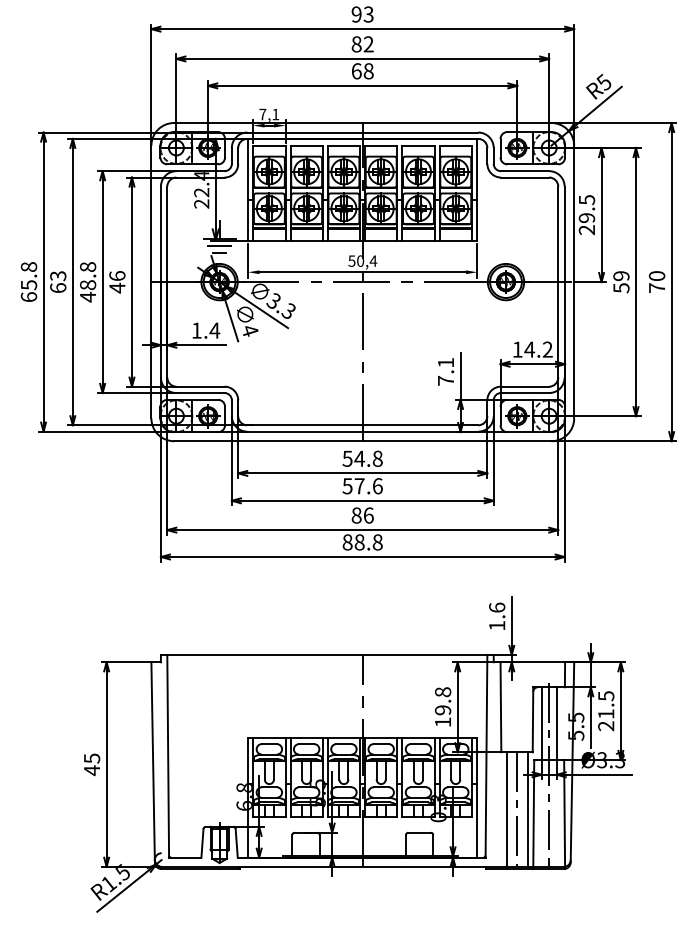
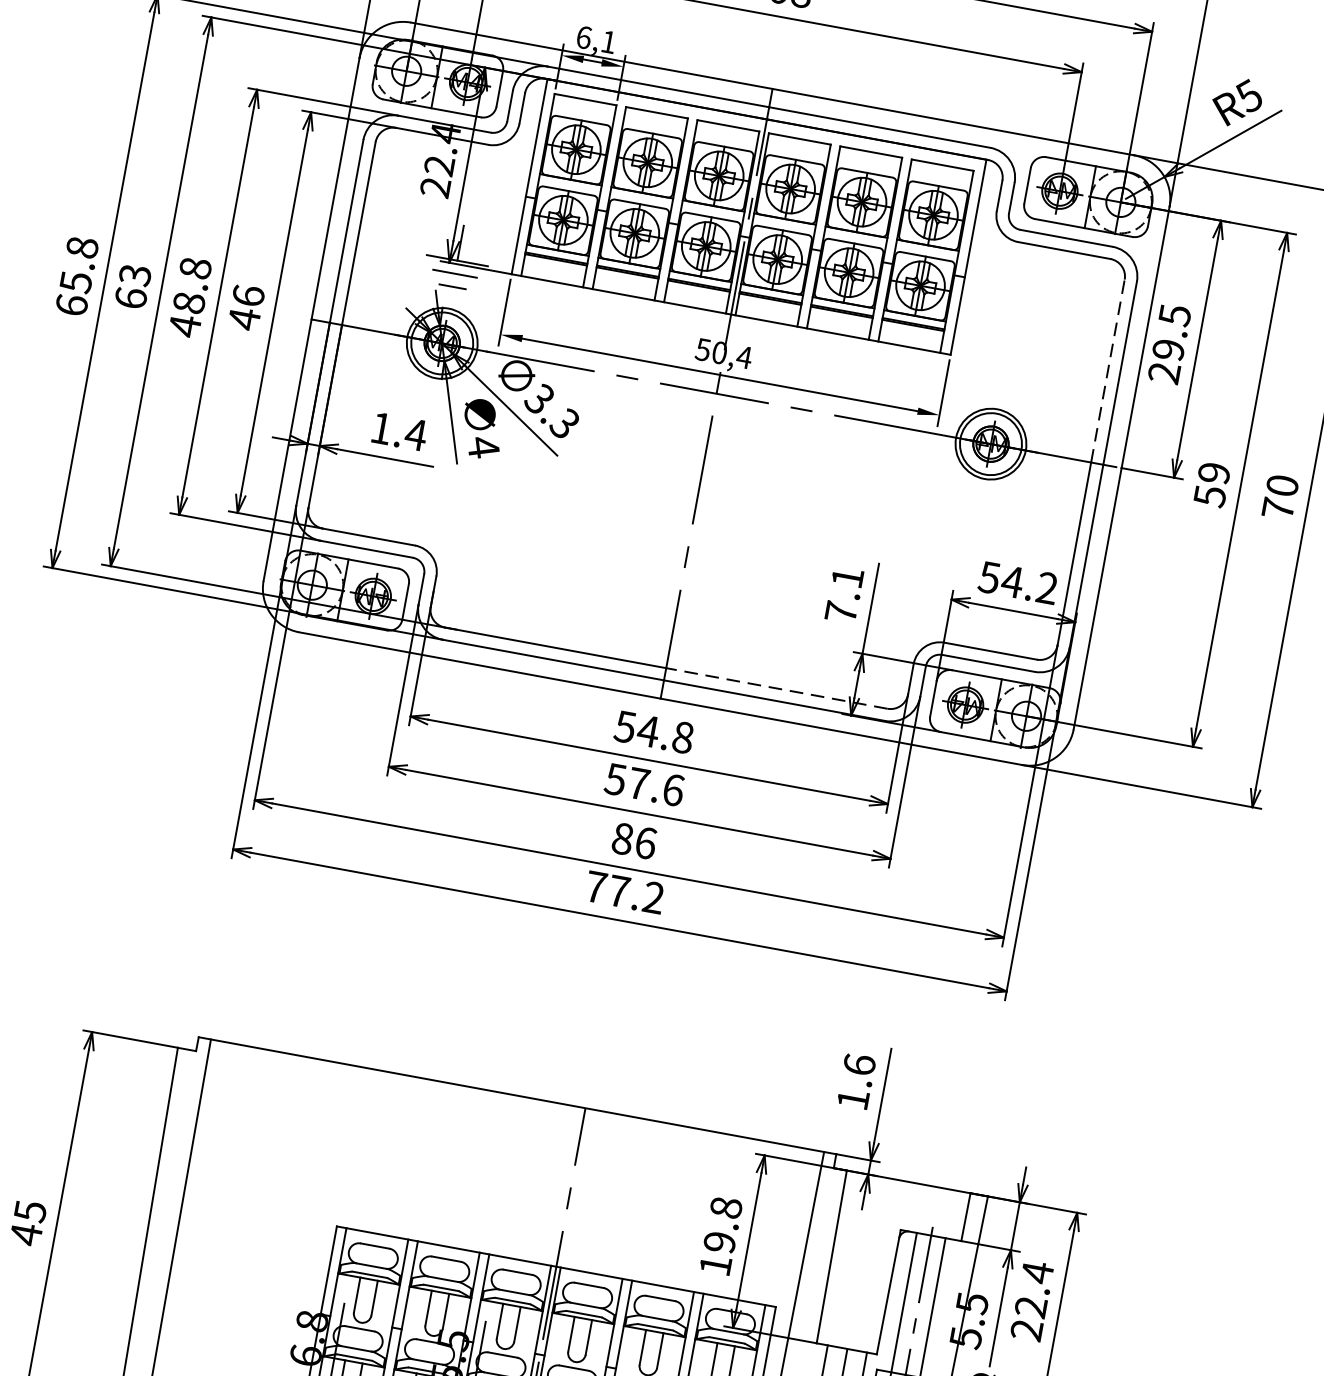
text: (262, 114) -> (583, 37), 7,1 -> 6,1
line: (558, 234) -> (1108, 371), solid -> dashed
text: (517, 349) -> (989, 577), 14.2 -> 54.2
line: (420, 425) -> (776, 688), solid -> dashed
text: (362, 542) -> (624, 892), 88.8 -> 77.2
text: (606, 704) -> (1034, 1288), 21.5 -> 22.4

